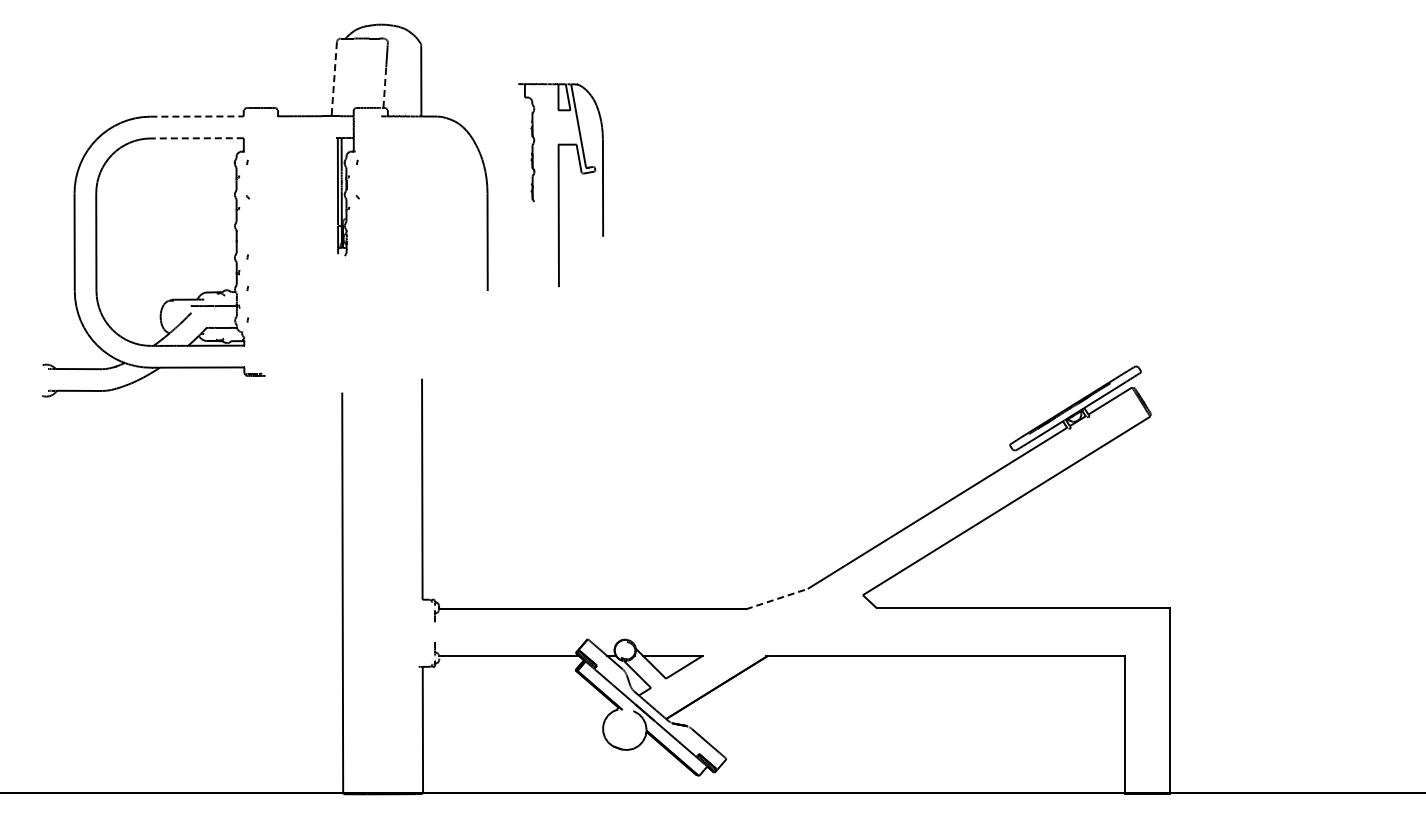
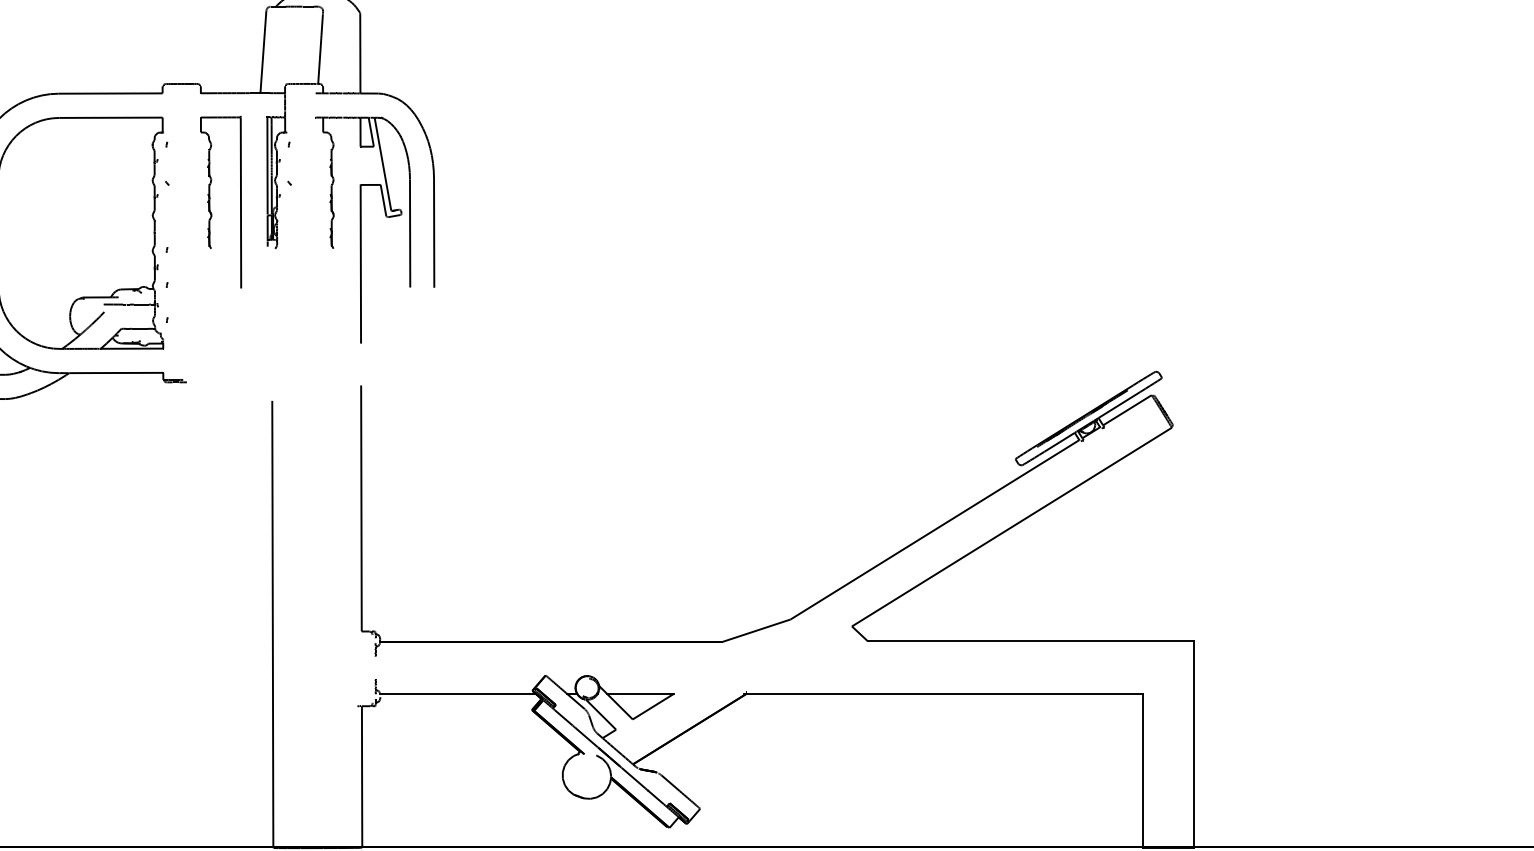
line: (334, 79) -> (263, 52), dashed -> solid
line: (384, 87) -> (319, 61), dashed -> solid
line: (197, 116) -> (111, 93), dashed -> solid
line: (196, 138) -> (110, 117), dashed -> solid
part: (561, 185) -> (363, 230), moved
part: (286, 213) -> (210, 201), added
line: (776, 599) -> (755, 631), dashed -> solid

